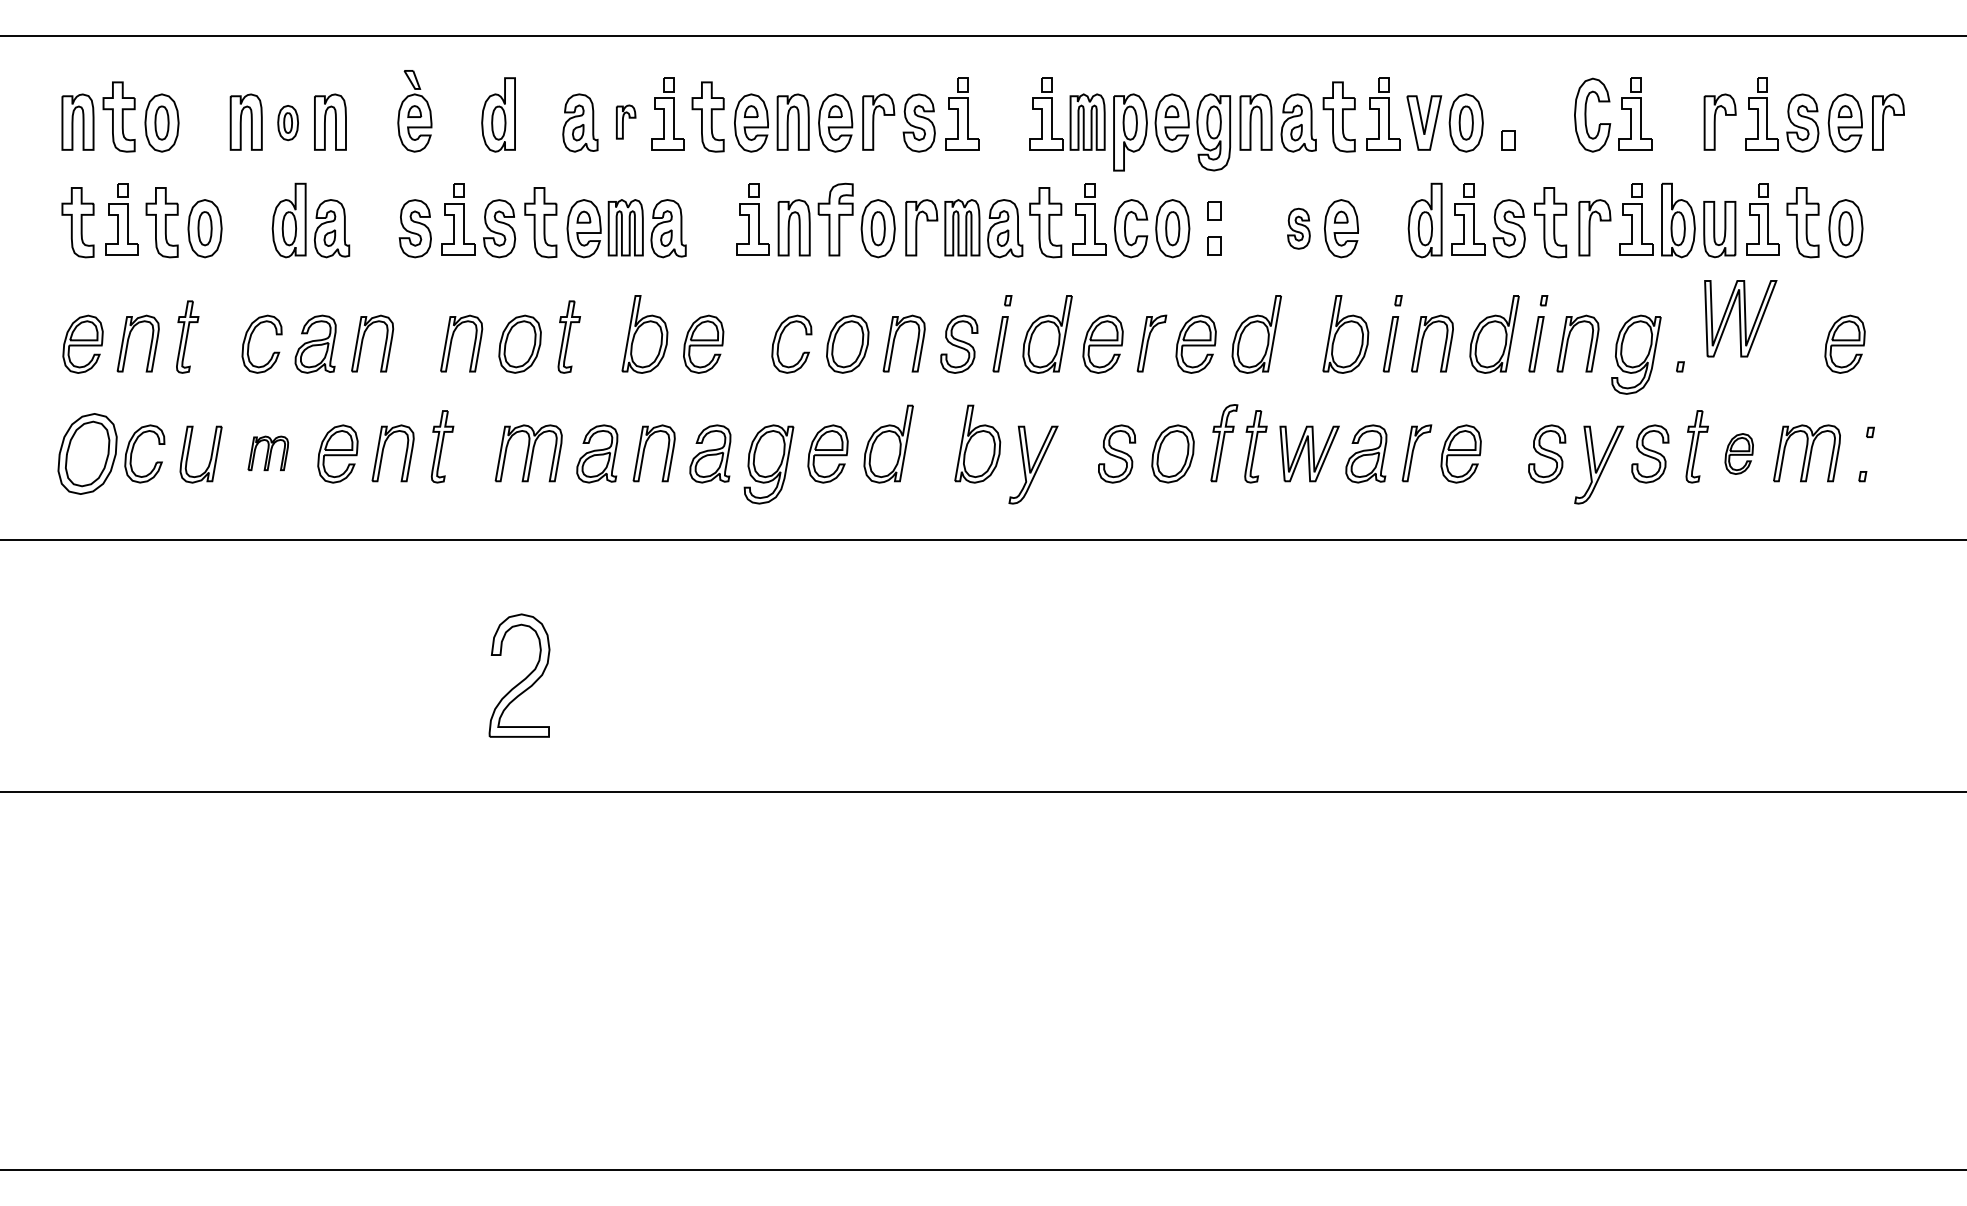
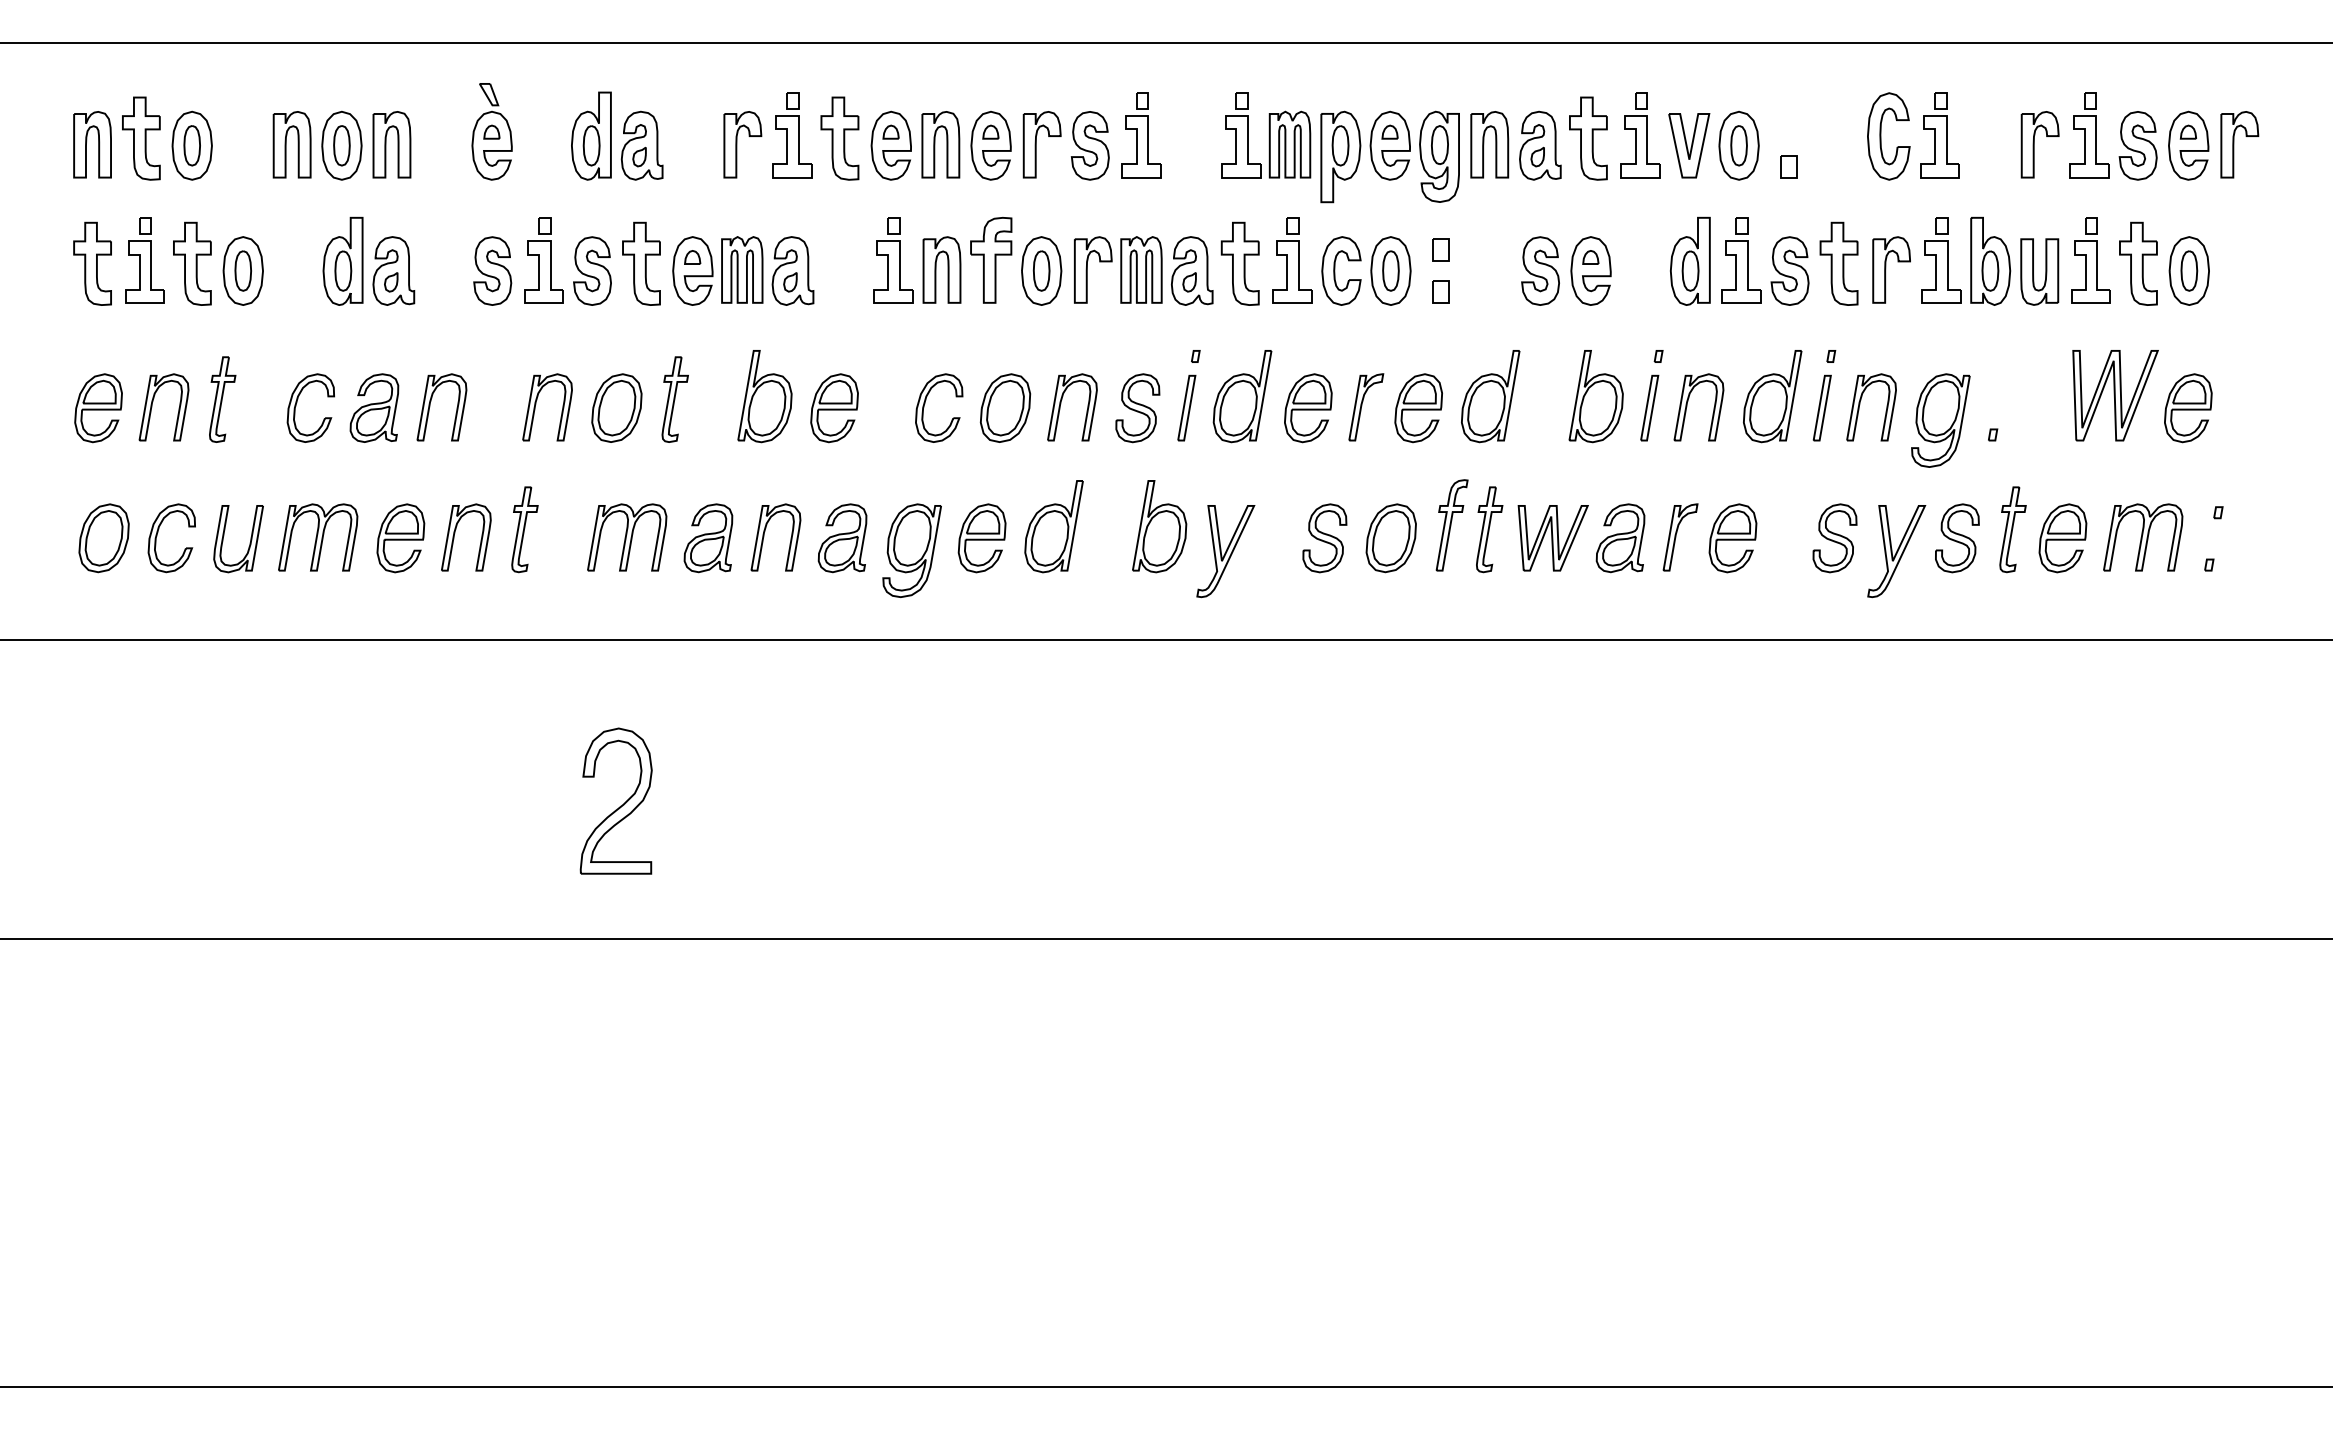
part: (625, 121) -> (741, 143), size x1.67
part: (287, 122) -> (341, 145), size x1.67
part: (580, 122) -> (642, 145), moved
part: (1298, 228) -> (1540, 270), size x1.43
part: (1740, 318) -> (2115, 395), moved
part: (87, 453) -> (103, 537), size x0.71
part: (268, 453) -> (318, 537), size x1.67
part: (1738, 453) -> (2061, 537), size x1.43

